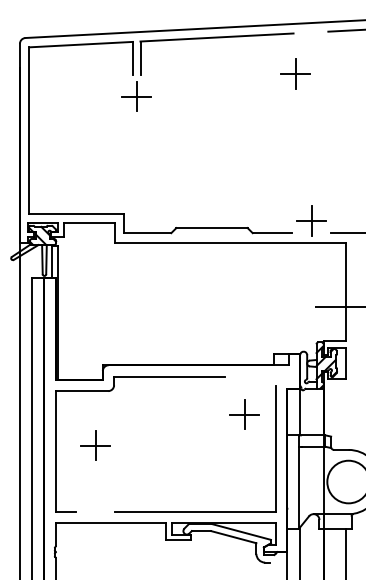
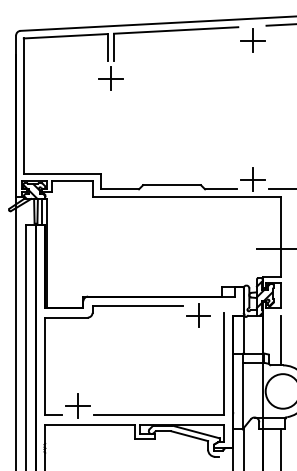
part: (295, 73) -> (252, 40), moved
part: (244, 414) -> (198, 315), moved
line: (346, 418) -> (281, 339), added
part: (95, 445) -> (77, 405), moved

